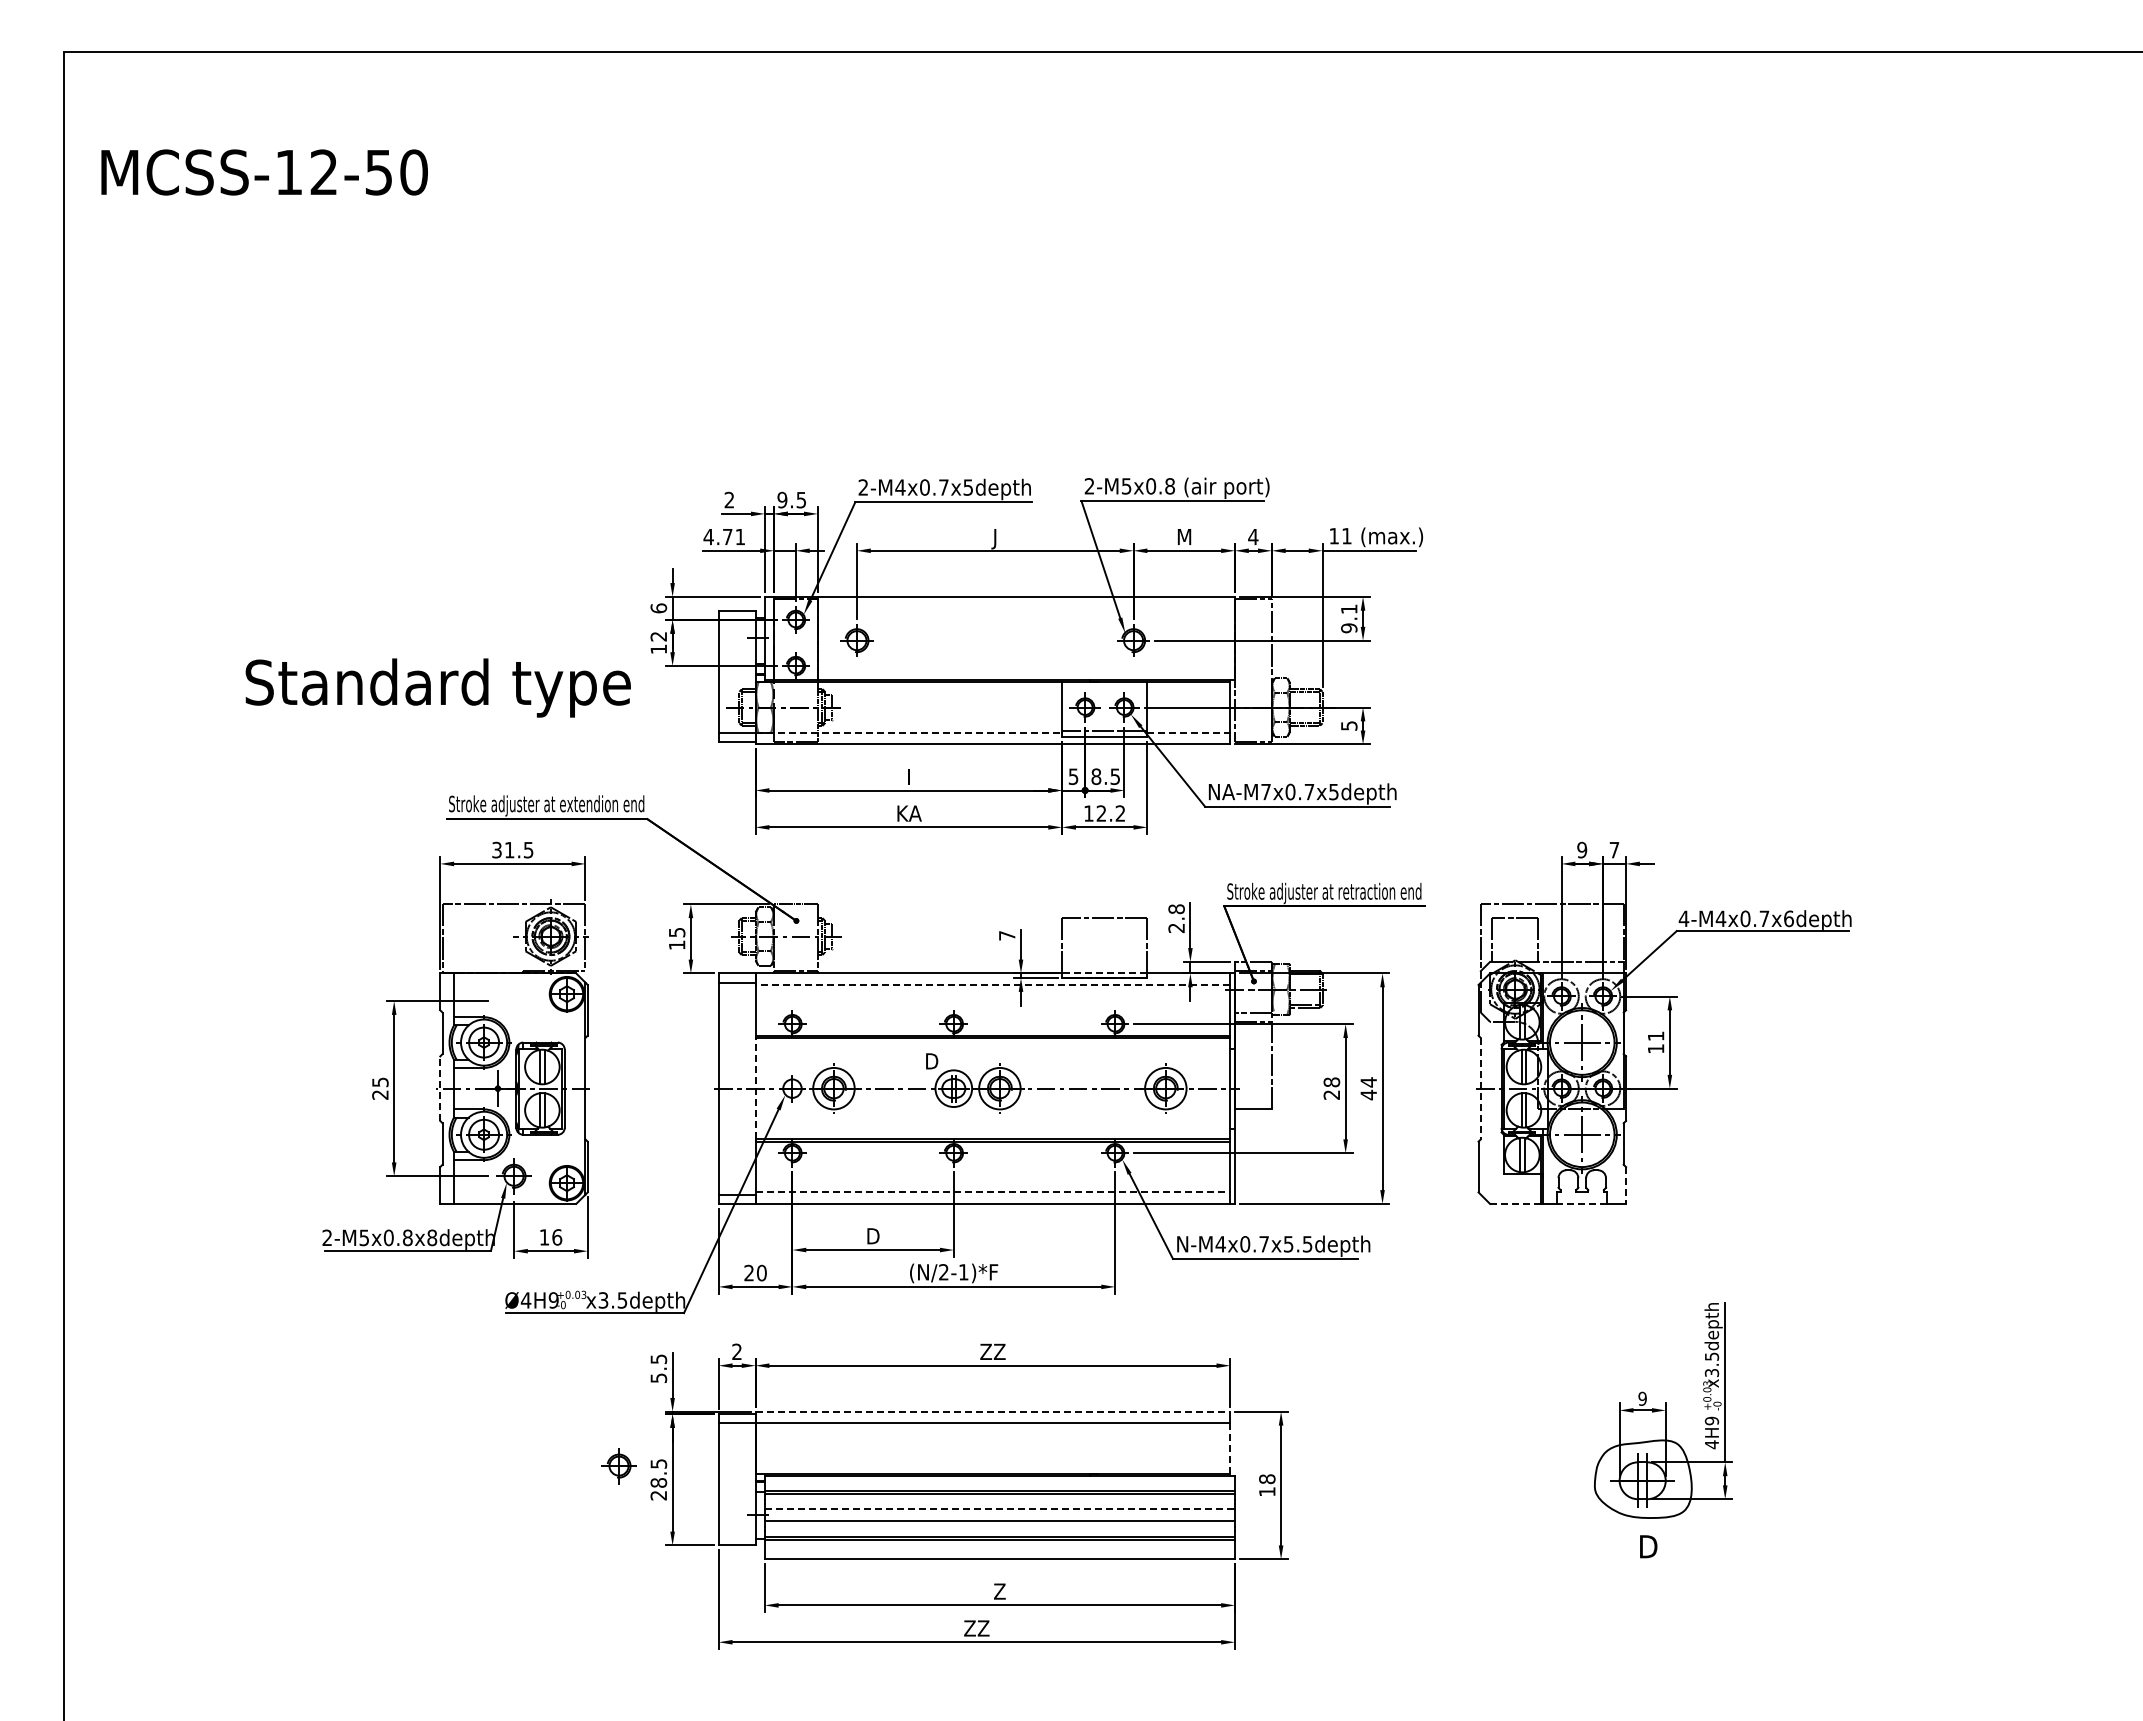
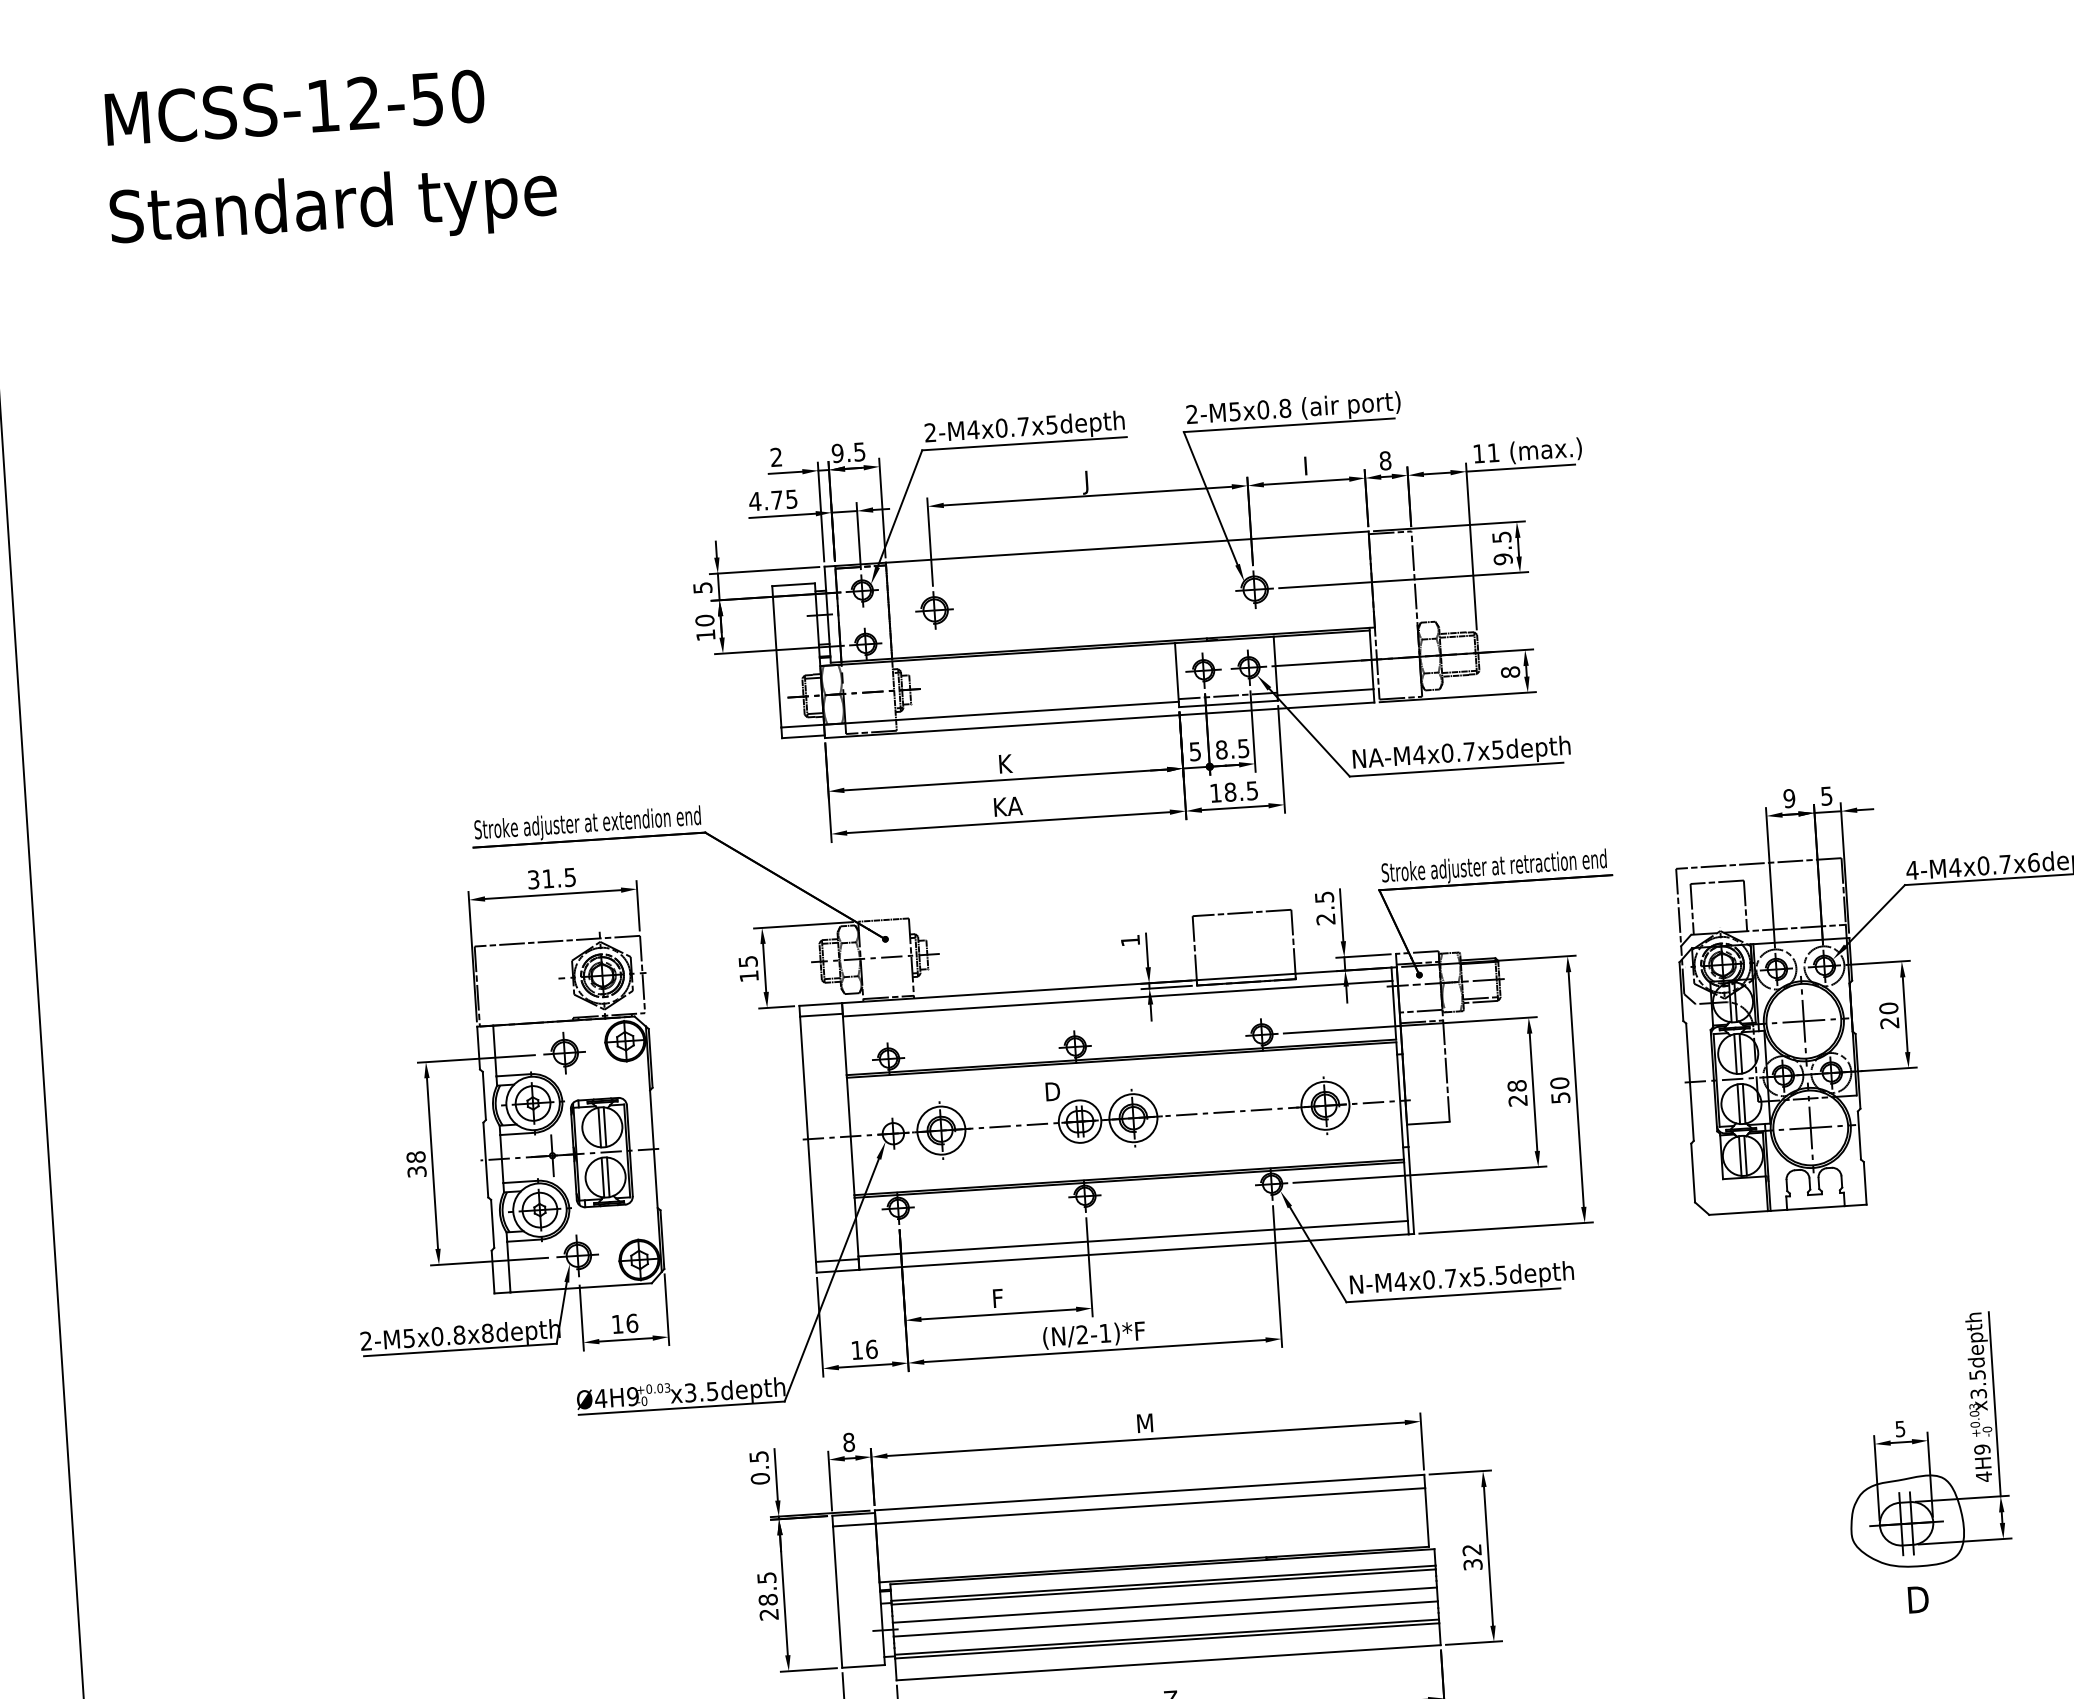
text: (264, 172) -> (294, 107), moved
text: (1253, 536) -> (1385, 460), 4 -> 8
text: (739, 537) -> (790, 499), 4.71 -> 4.75
text: (1184, 537) -> (1305, 466), M -> I
text: (658, 608) -> (702, 588), 6 -> 5
text: (1349, 609) -> (1502, 537), 9.1 -> 9.5
text: (658, 636) -> (704, 620), 12 -> 10
text: (437, 687) -> (332, 208), moved
text: (1349, 725) -> (1510, 671), 5 -> 8
line: (909, 732) -> (1002, 712), dashed -> solid
line: (1189, 732) -> (1326, 691), dashed -> solid
text: (909, 776) -> (1005, 763), I -> K
text: (1265, 792) -> (1418, 755), NA-M7x0.7x5depth -> NA-M4x0.7x5depth
text: (1110, 813) -> (1240, 791), 12.2 -> 18.5
text: (1614, 850) -> (1826, 796), 7 -> 5
text: (1176, 909) -> (1324, 897), 2.8 -> 2.5
text: (1007, 935) -> (1130, 940), 7 -> 1
line: (1104, 973) -> (1245, 977), dashed -> solid
line: (992, 984) -> (1117, 998), dashed -> solid
text: (1655, 1042) -> (1888, 1015), 11 -> 20
text: (380, 1088) -> (416, 1164), 25 -> 38
line: (440, 1088) -> (486, 1159), dashed -> solid
line: (755, 1088) -> (850, 1136), dashed -> solid
text: (1368, 1088) -> (1559, 1090), 44 -> 50
line: (1480, 1088) -> (1689, 1082), dashed -> solid
line: (1626, 1185) -> (1865, 1183), dashed -> solid
line: (993, 1192) -> (1133, 1238), dashed -> solid
line: (1514, 1203) -> (1737, 1212), dashed -> solid
line: (1582, 1203) -> (1816, 1207), dashed -> solid
text: (873, 1236) -> (998, 1298), D -> F
text: (755, 1272) -> (864, 1349), 20 -> 16
text: (737, 1351) -> (849, 1441), 2 -> 8
text: (992, 1351) -> (1144, 1422), ZZ -> M
text: (658, 1378) -> (760, 1479), 5.5 -> 0.5
text: (1642, 1398) -> (1900, 1428), 9 -> 5
line: (993, 1411) -> (1150, 1492), dashed -> solid
line: (1230, 1448) -> (1427, 1517), dashed -> solid
part: (618, 1466) -> (564, 1053), moved
text: (1267, 1485) -> (1472, 1557), 18 -> 32
line: (1000, 1509) -> (1165, 1605), dashed -> solid

